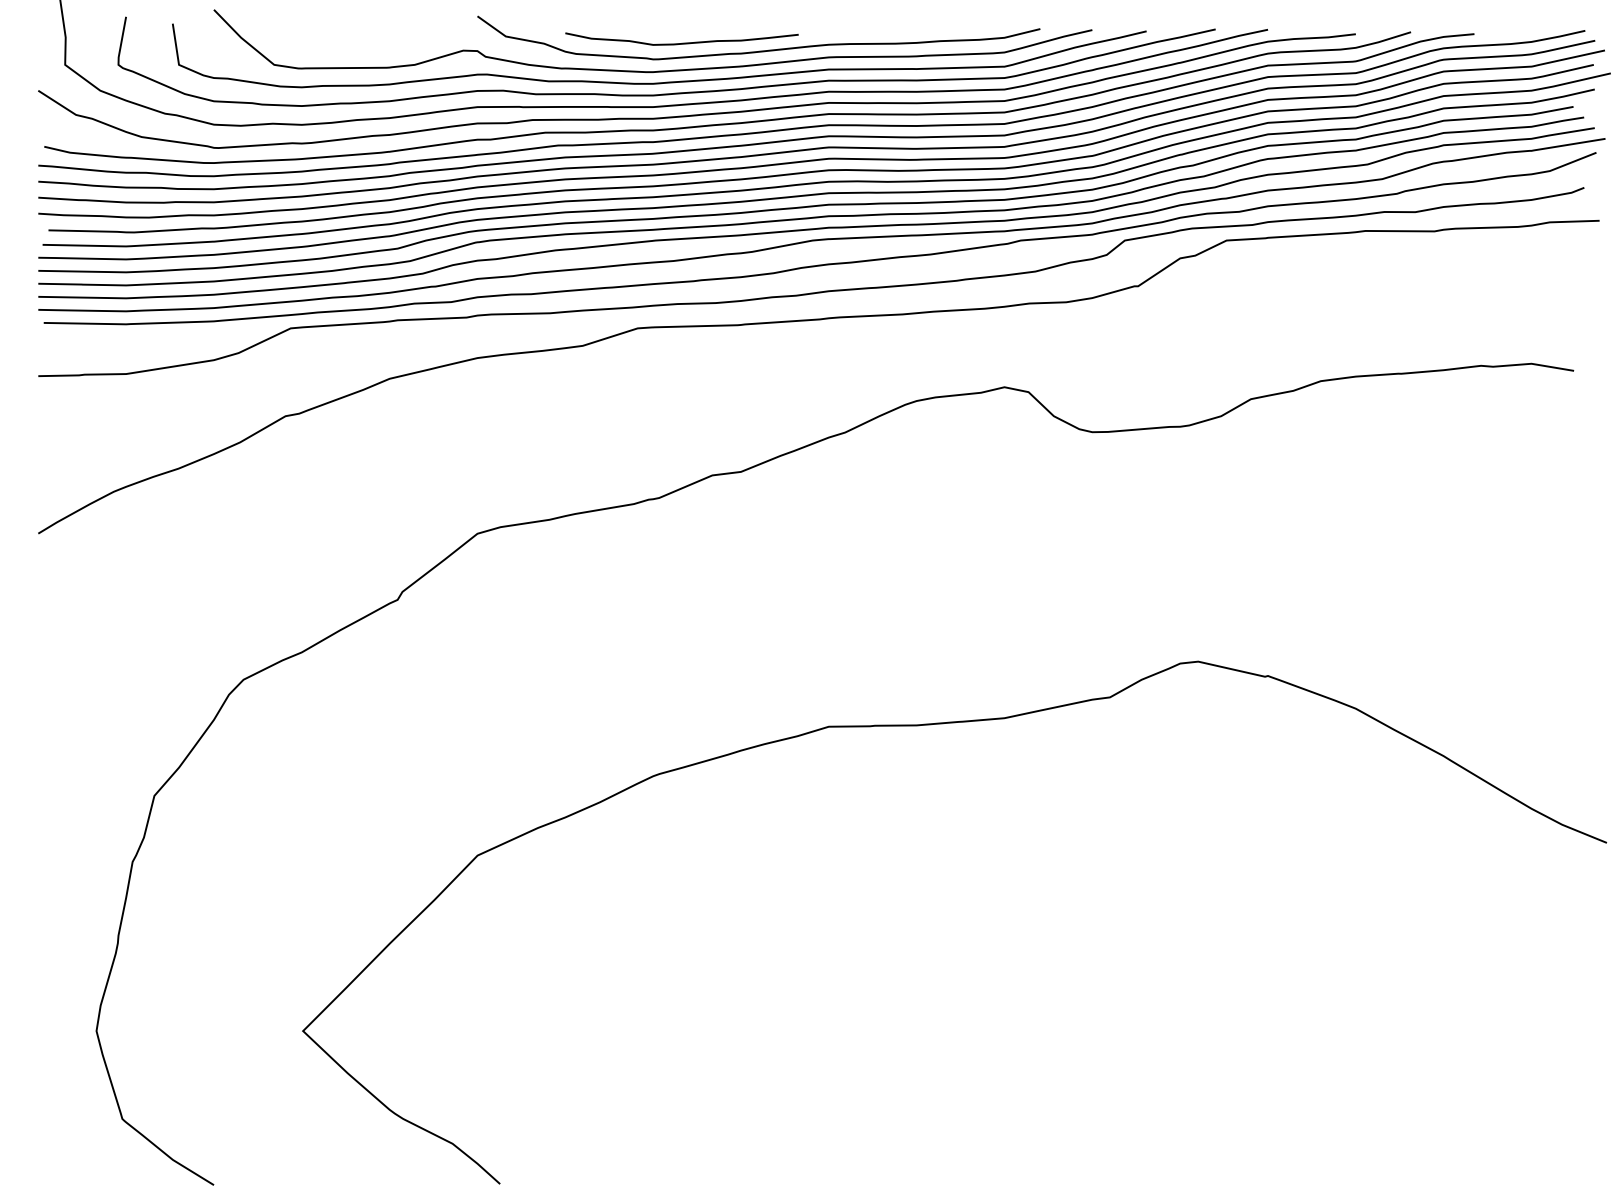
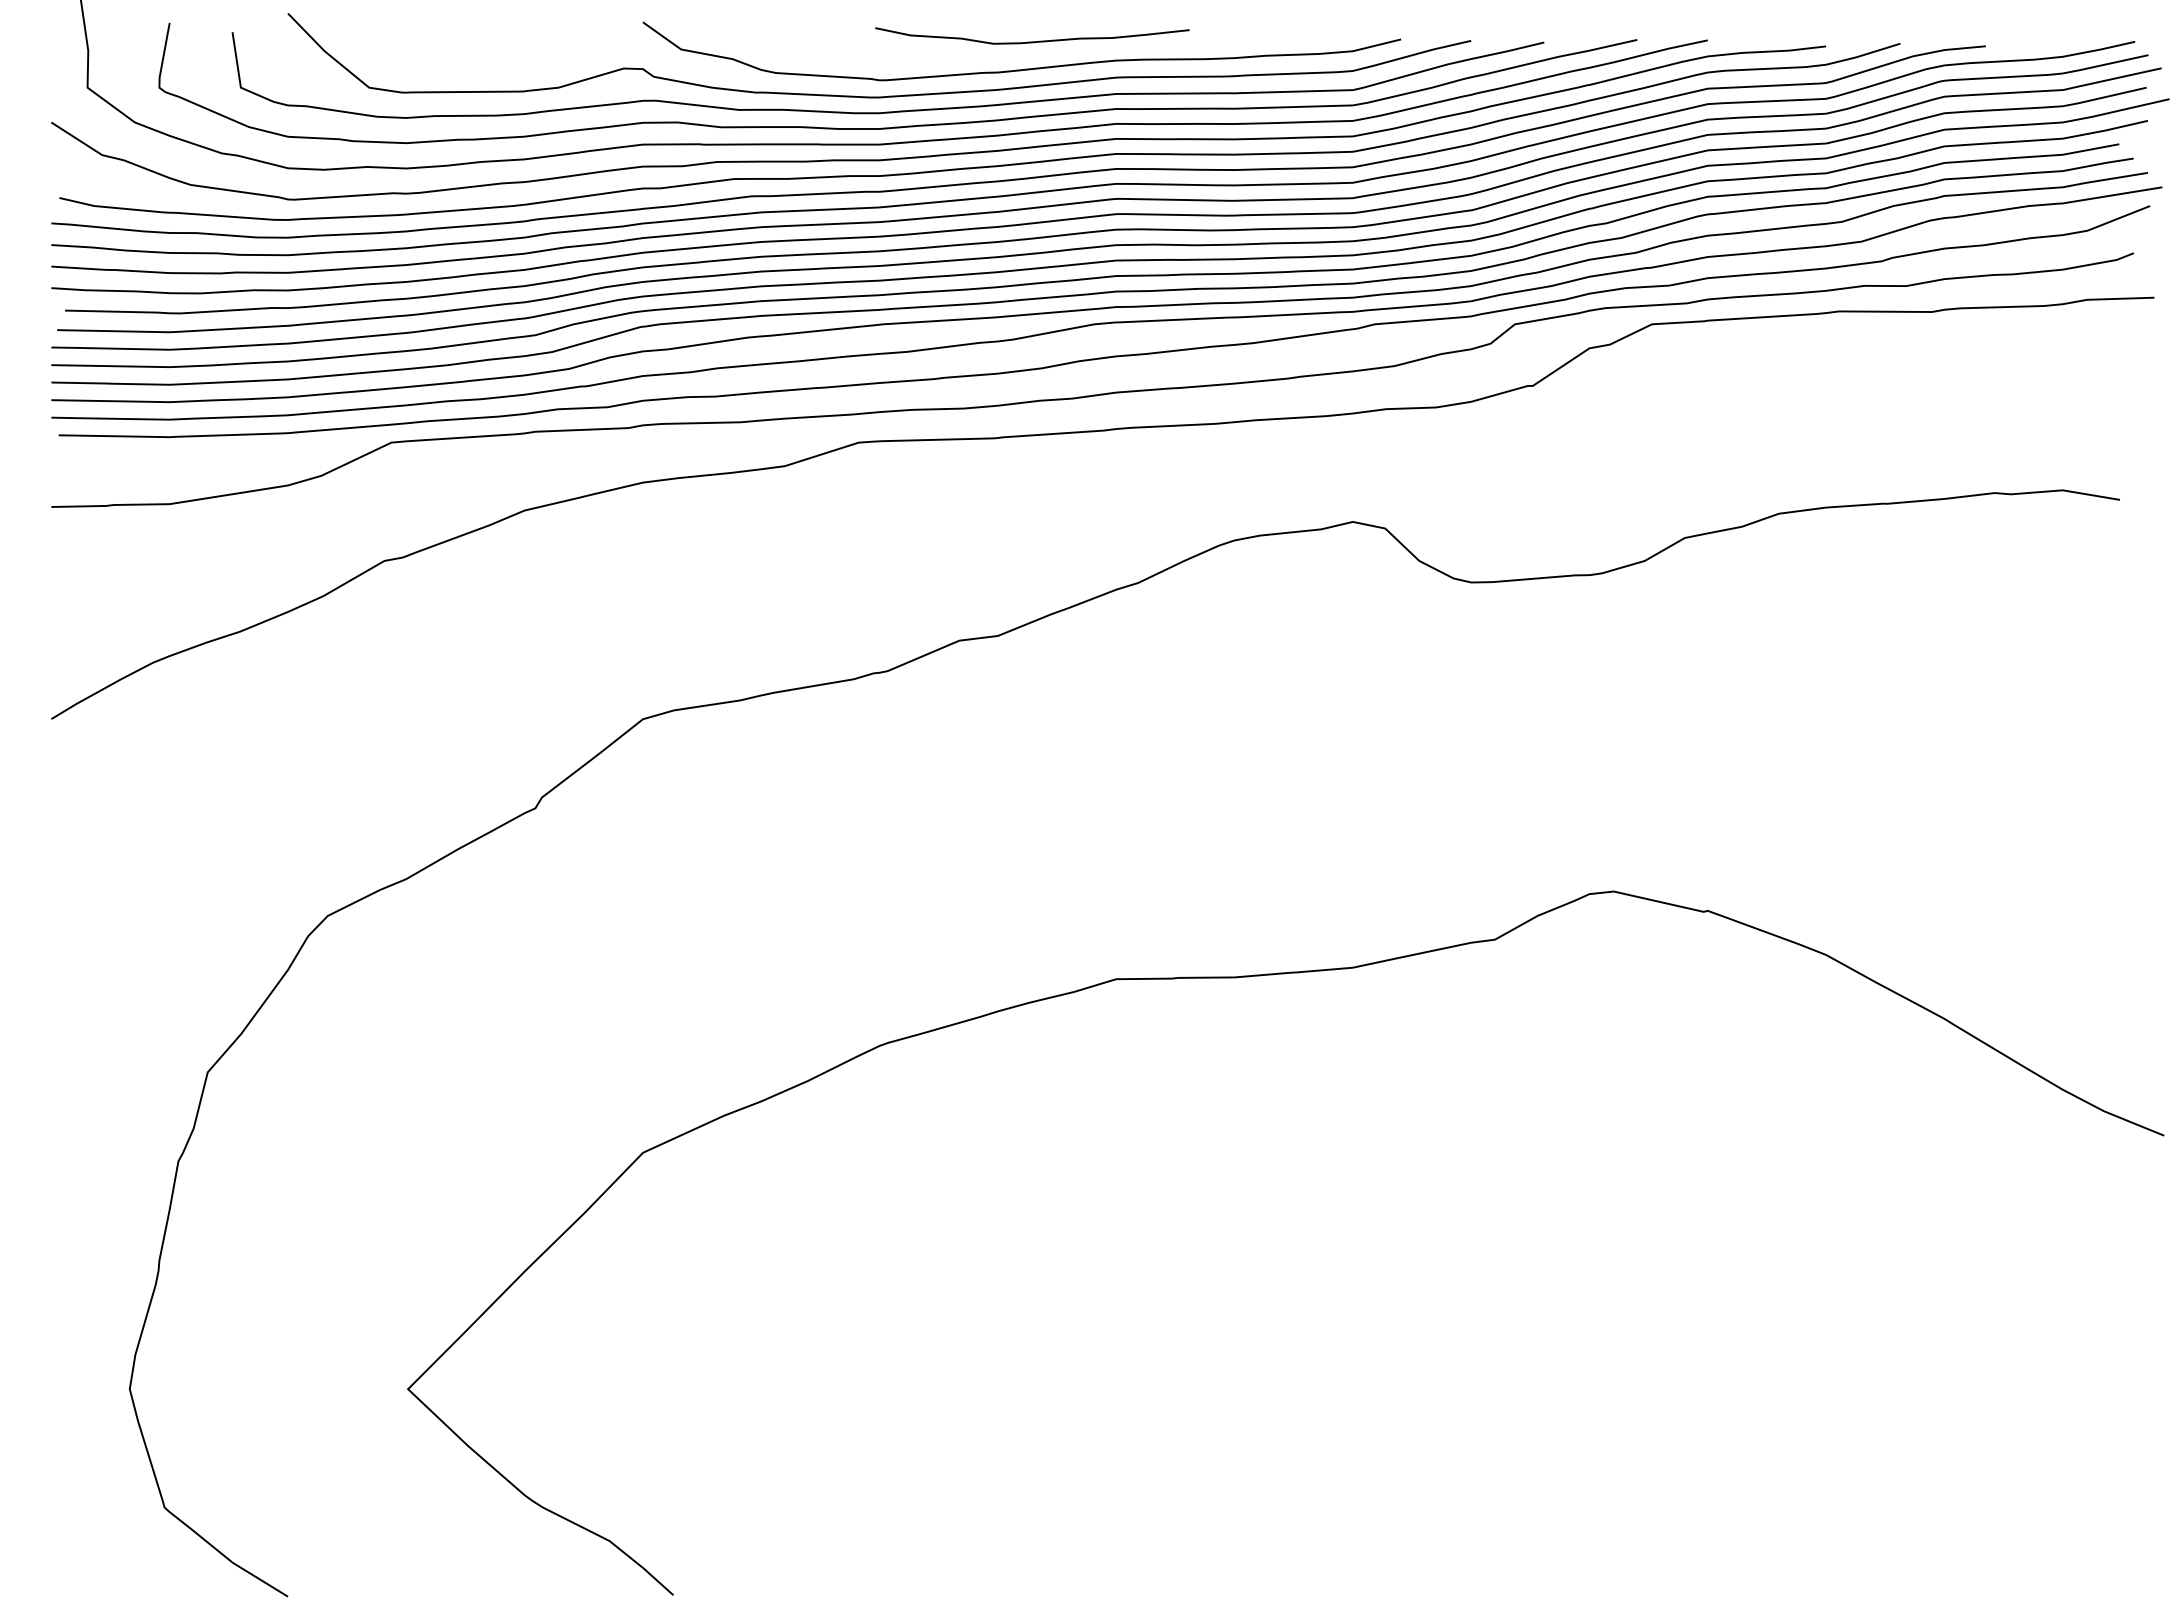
curve: (682, 43) -> (1032, 41), moved

